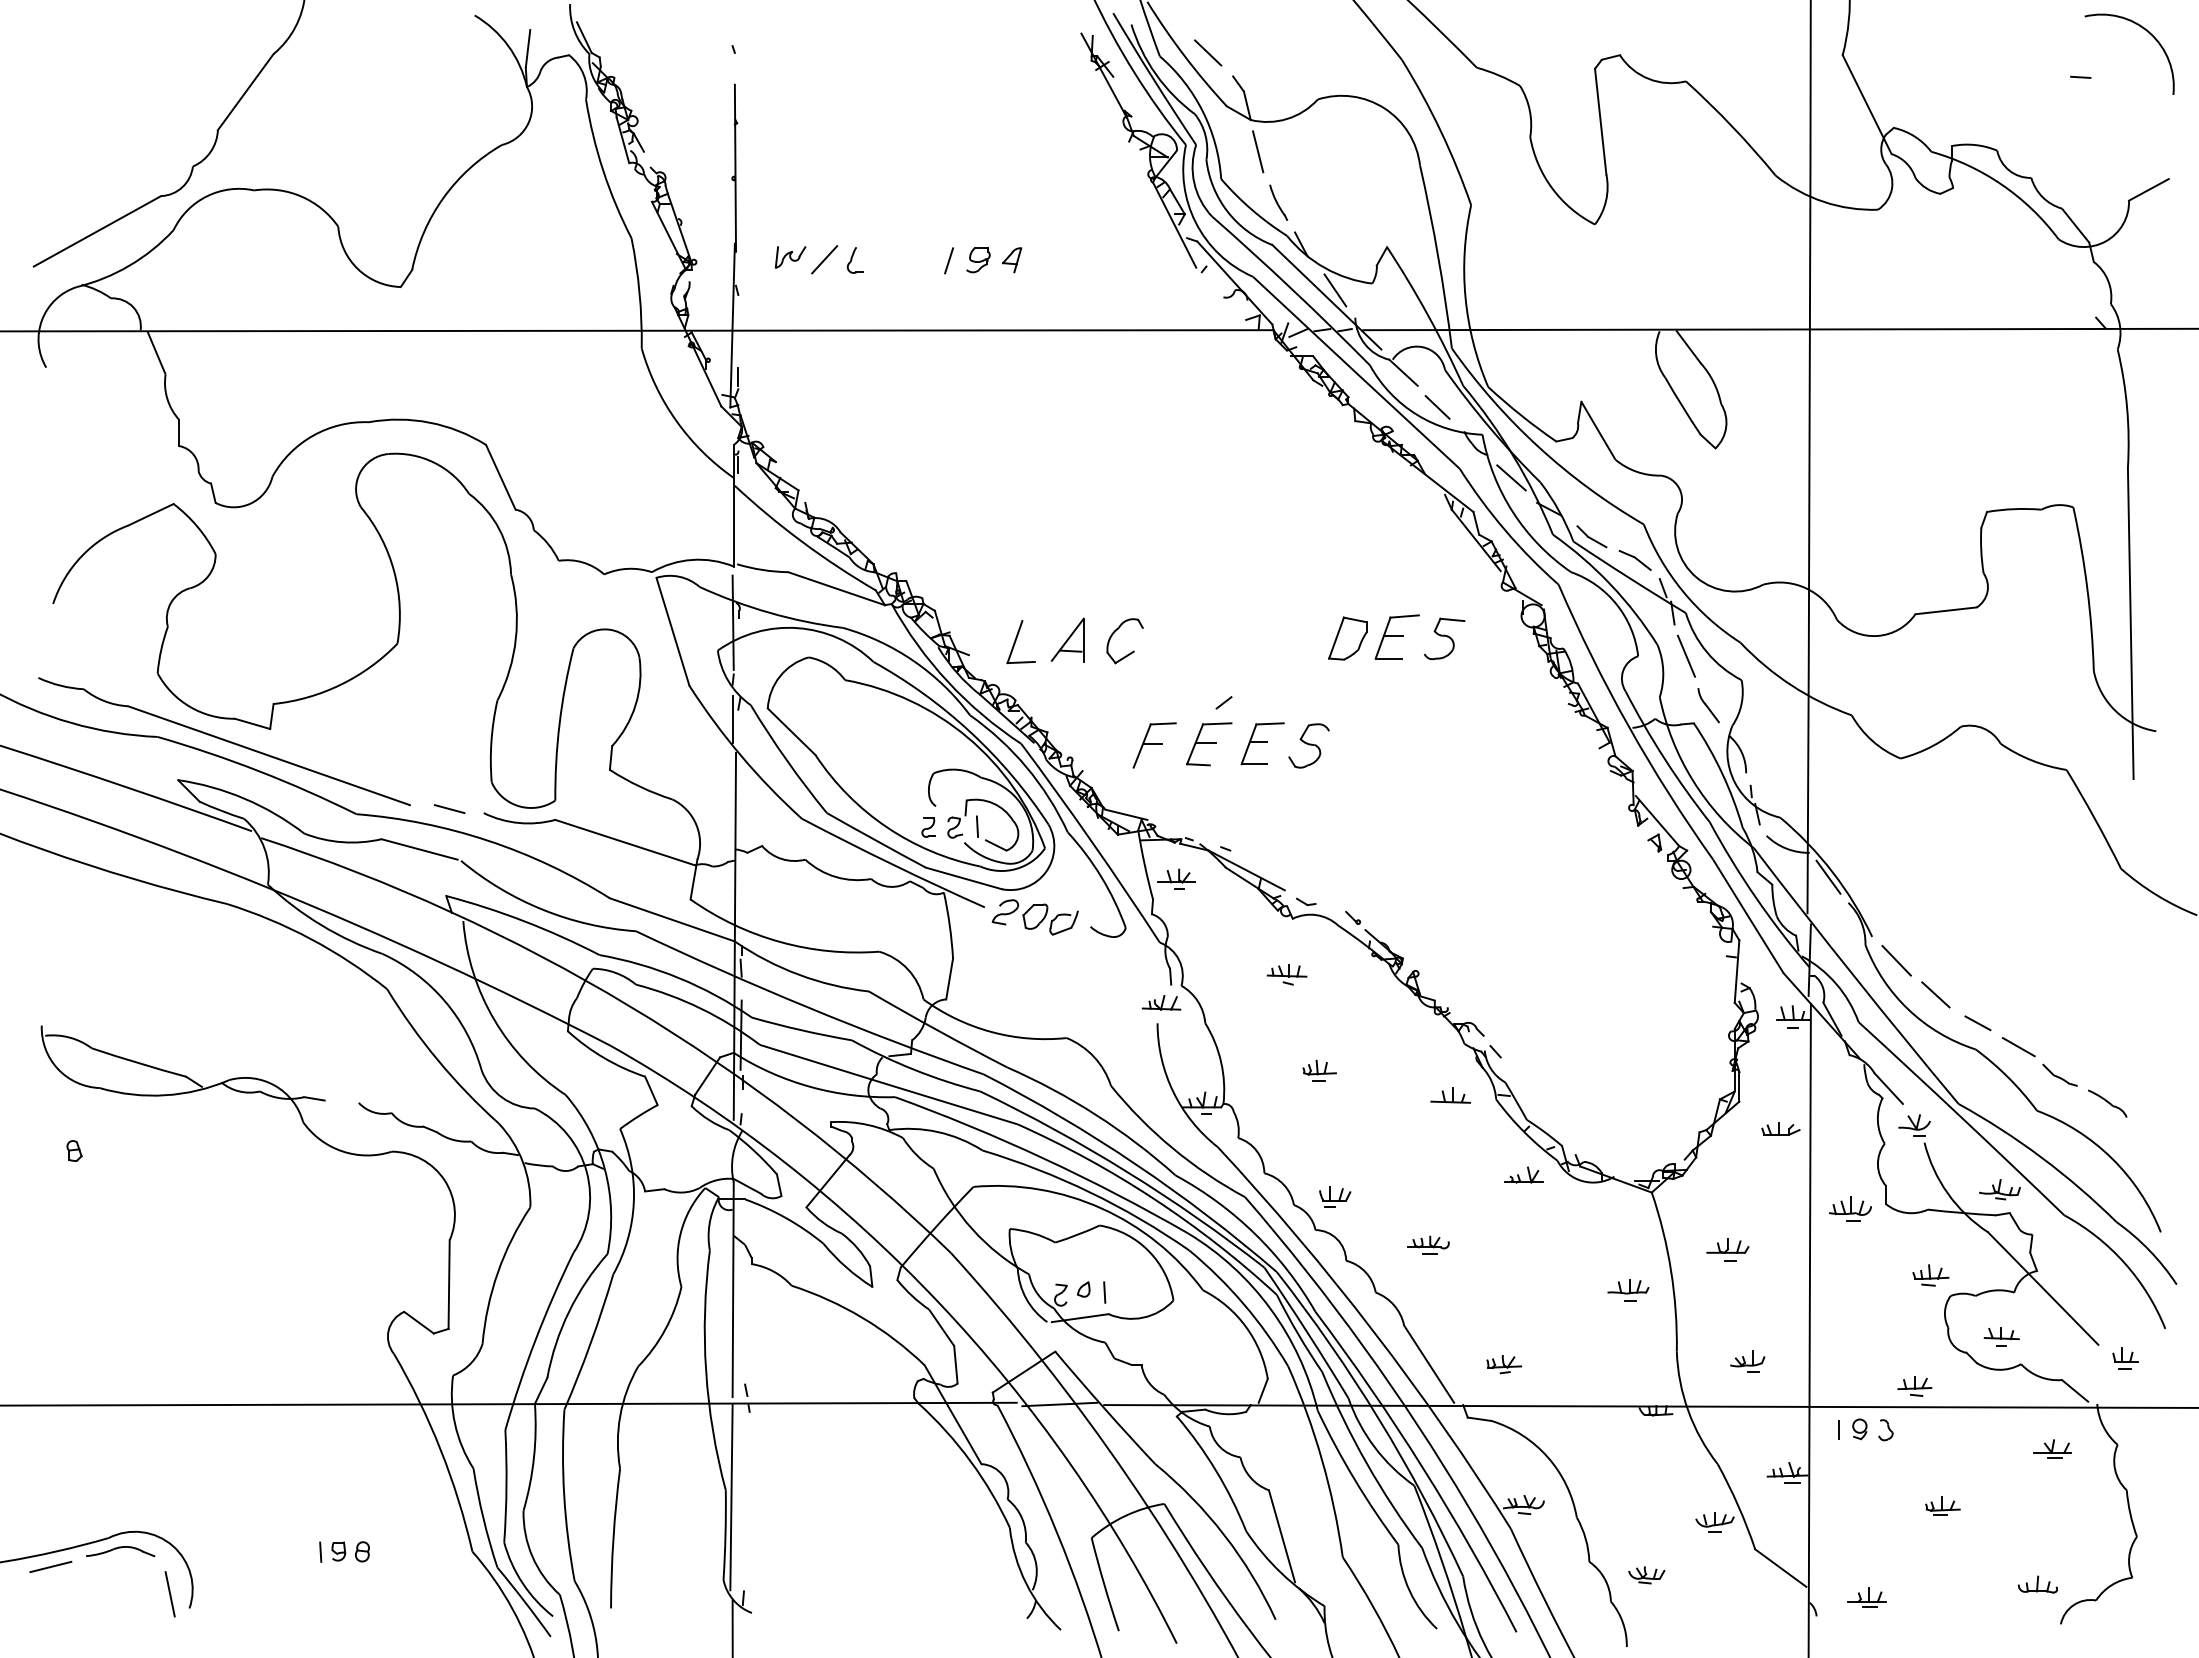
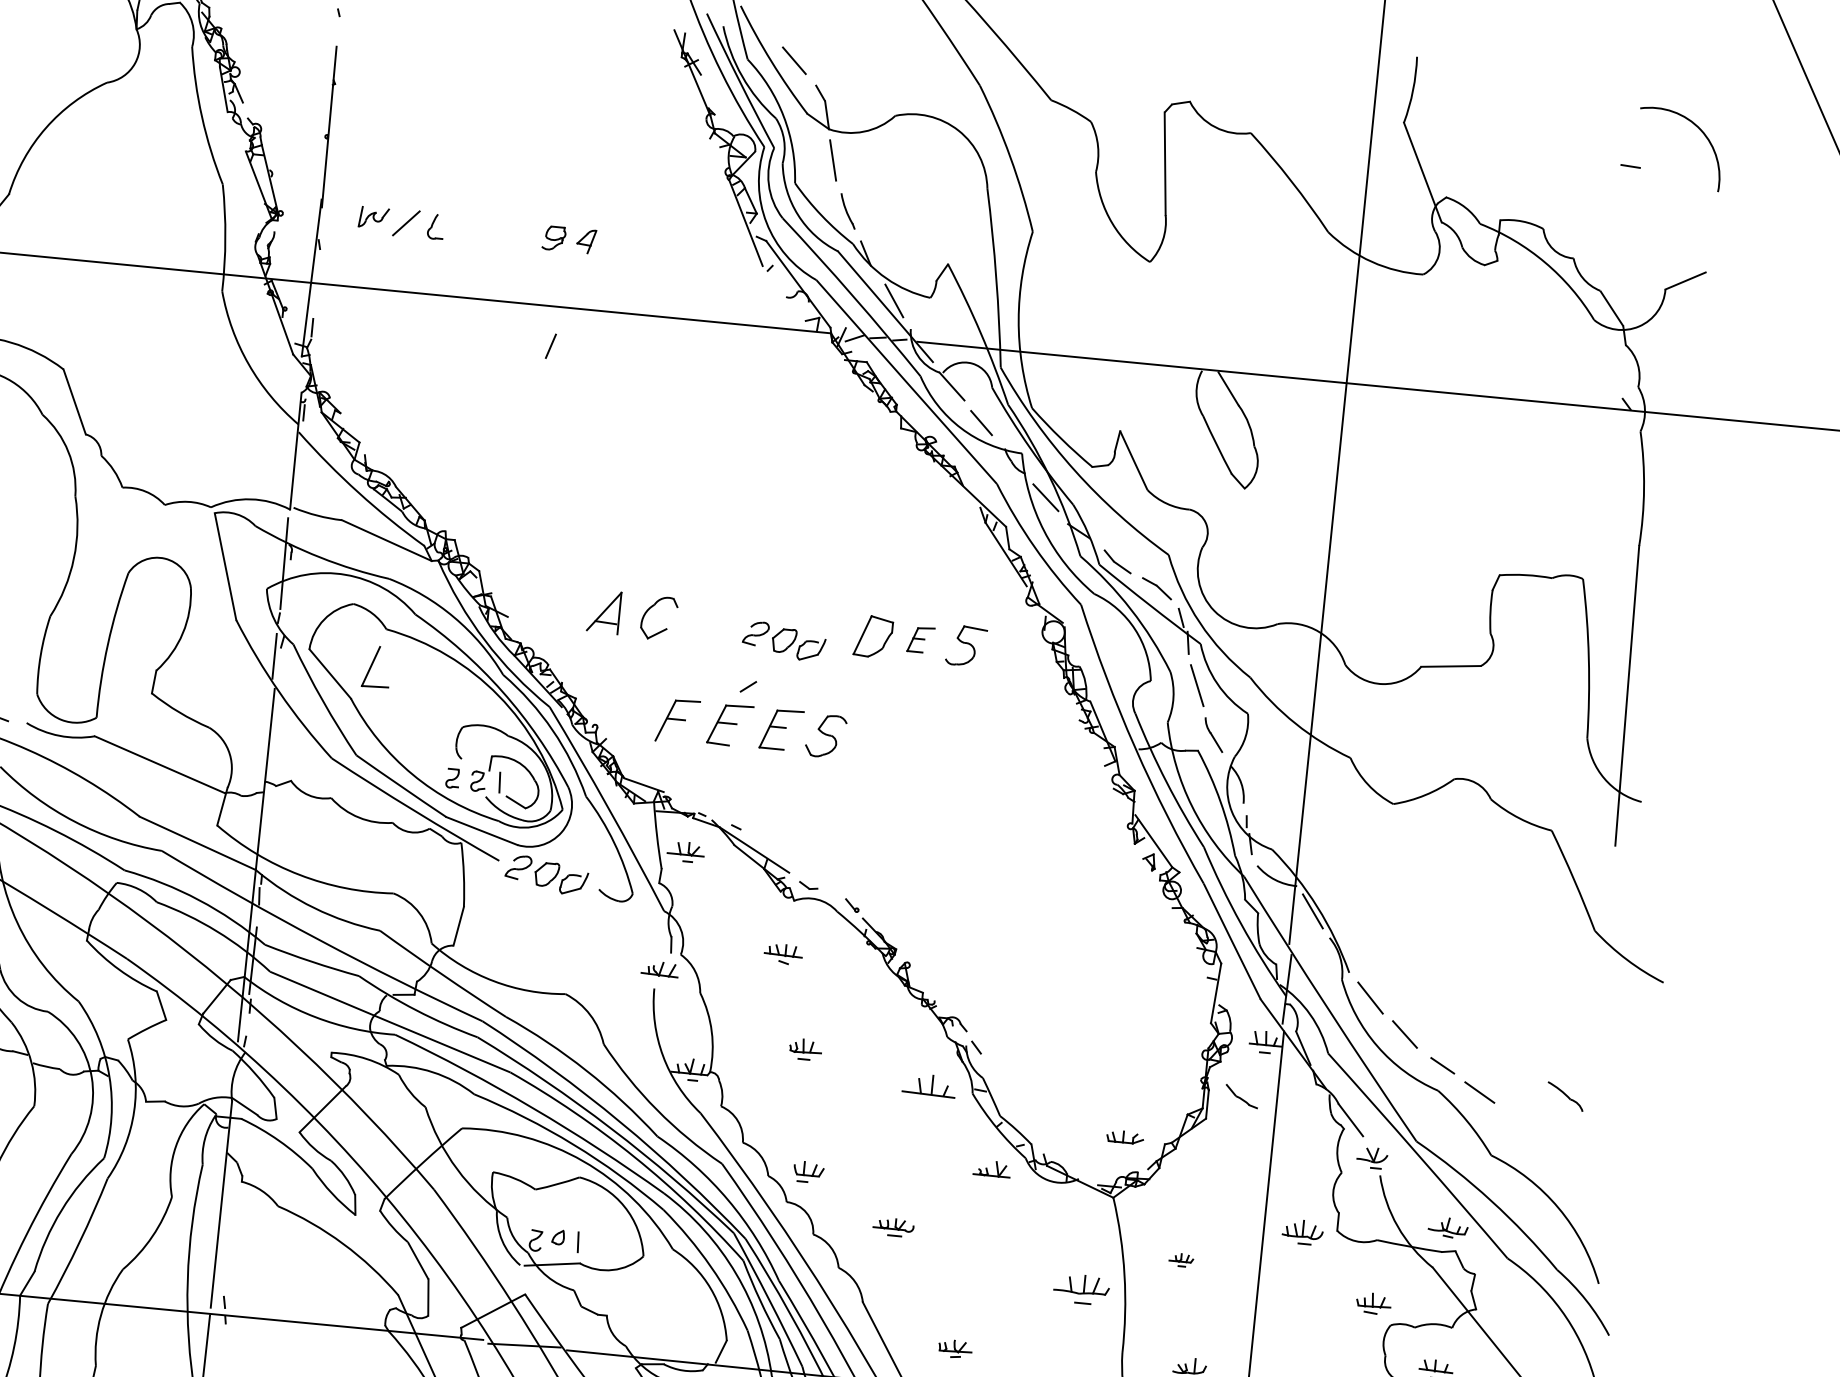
line: (948, 260) -> (550, 345), moved
part: (1396, 636) -> (920, 639), size x0.6
part: (1020, 642) -> (376, 667), moved
part: (1255, 652) -> (783, 641), added
part: (2059, 1074) -> (1241, 1095), moved
part: (1450, 1095) -> (929, 1085), size x1.4
part: (2107, 1103) -> (1565, 1096), moved
part: (1780, 1128) -> (1124, 1136), moved
part: (1727, 1249) -> (1180, 1259), size x0.6
part: (1628, 1290) -> (1081, 1289), size x1.4

